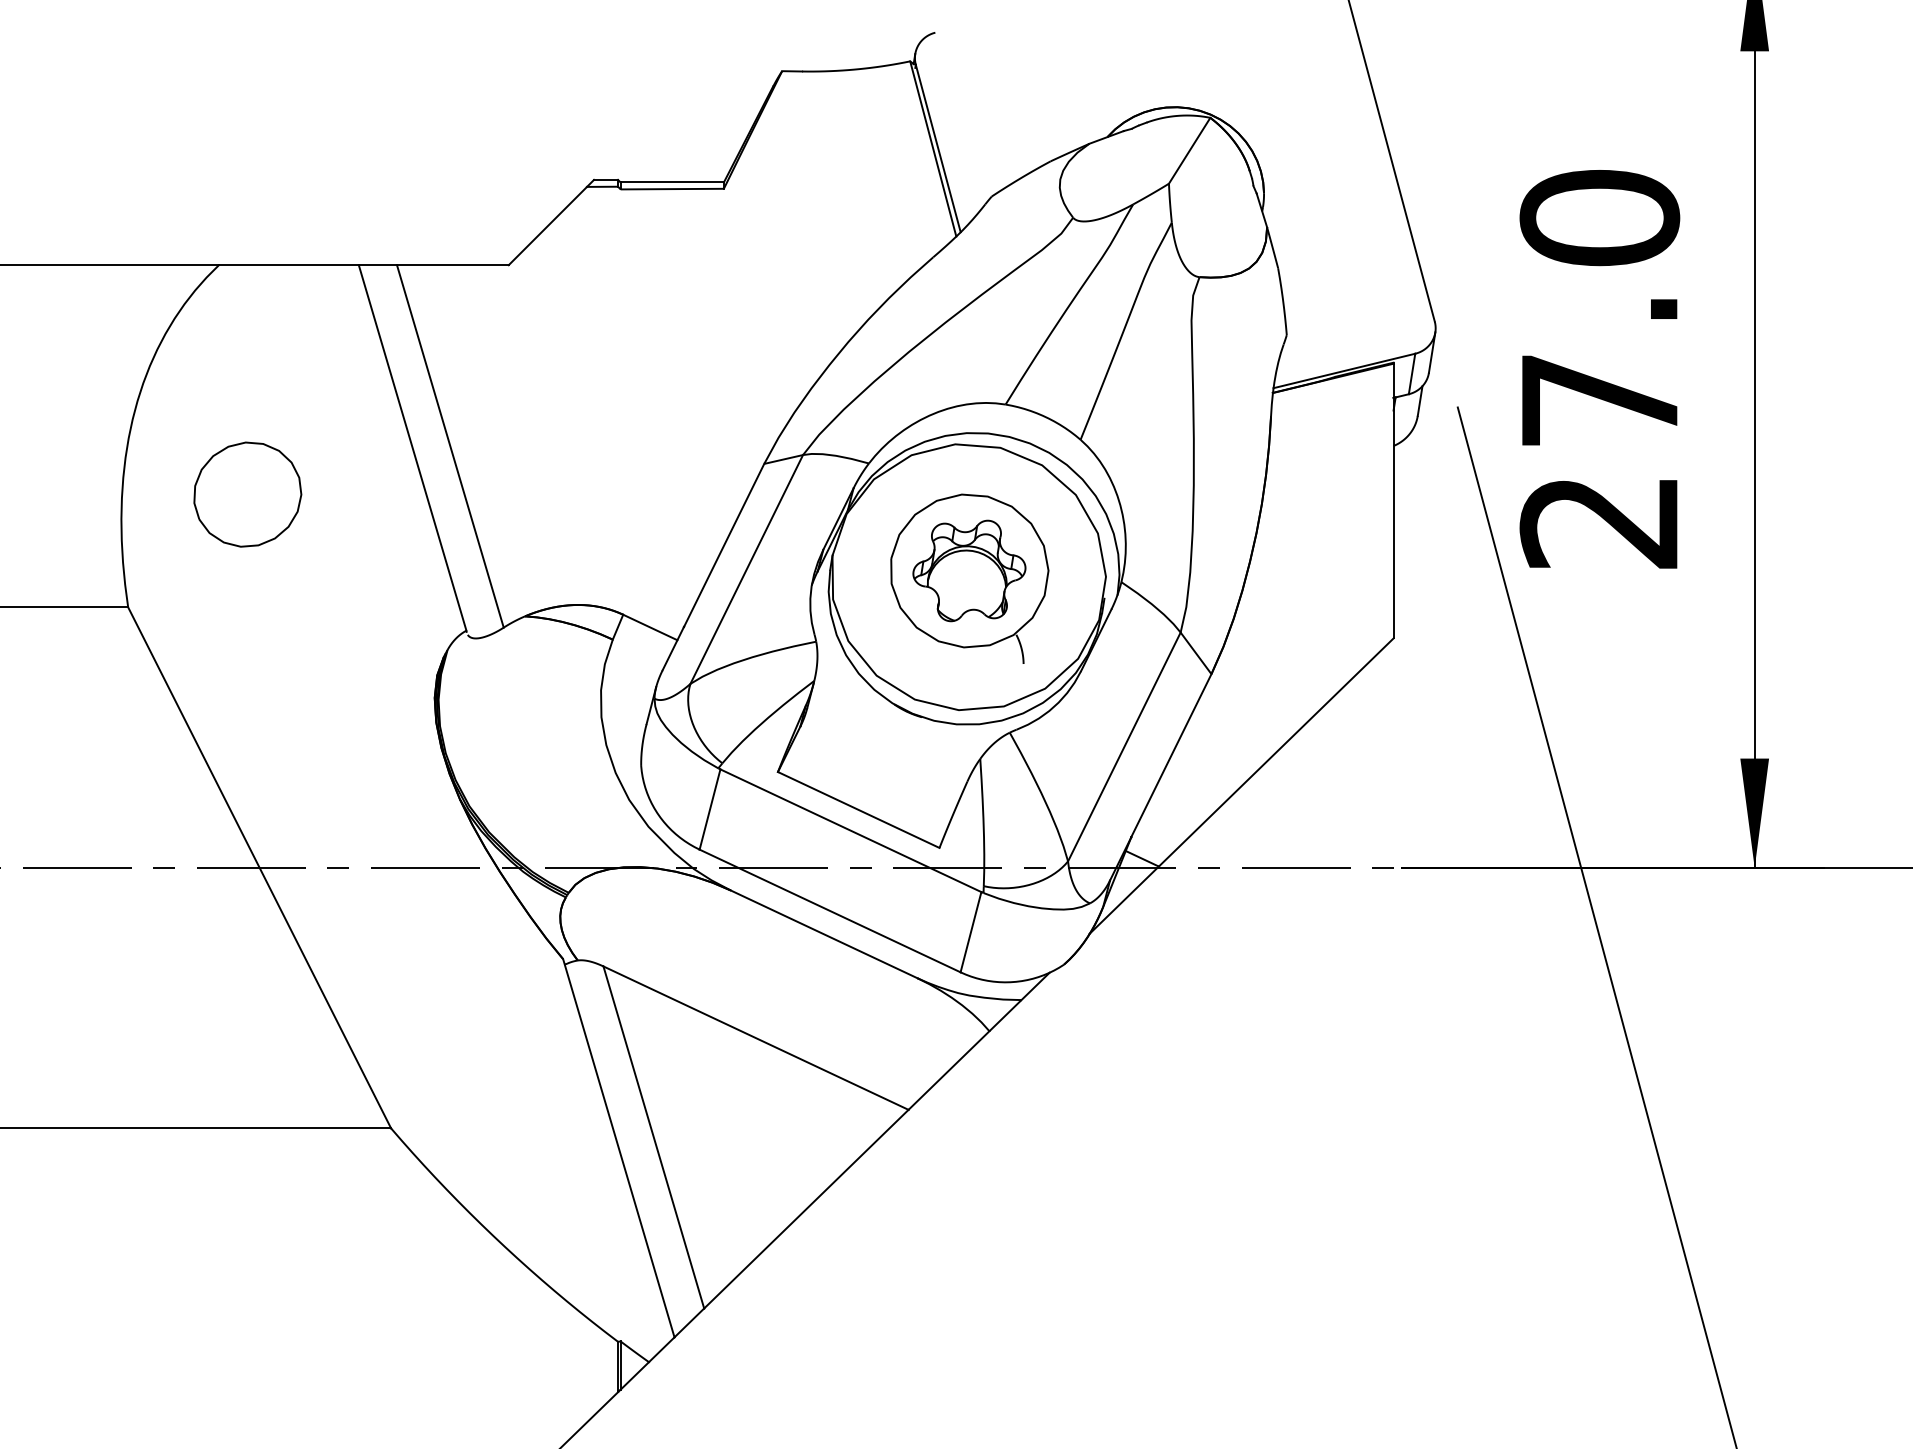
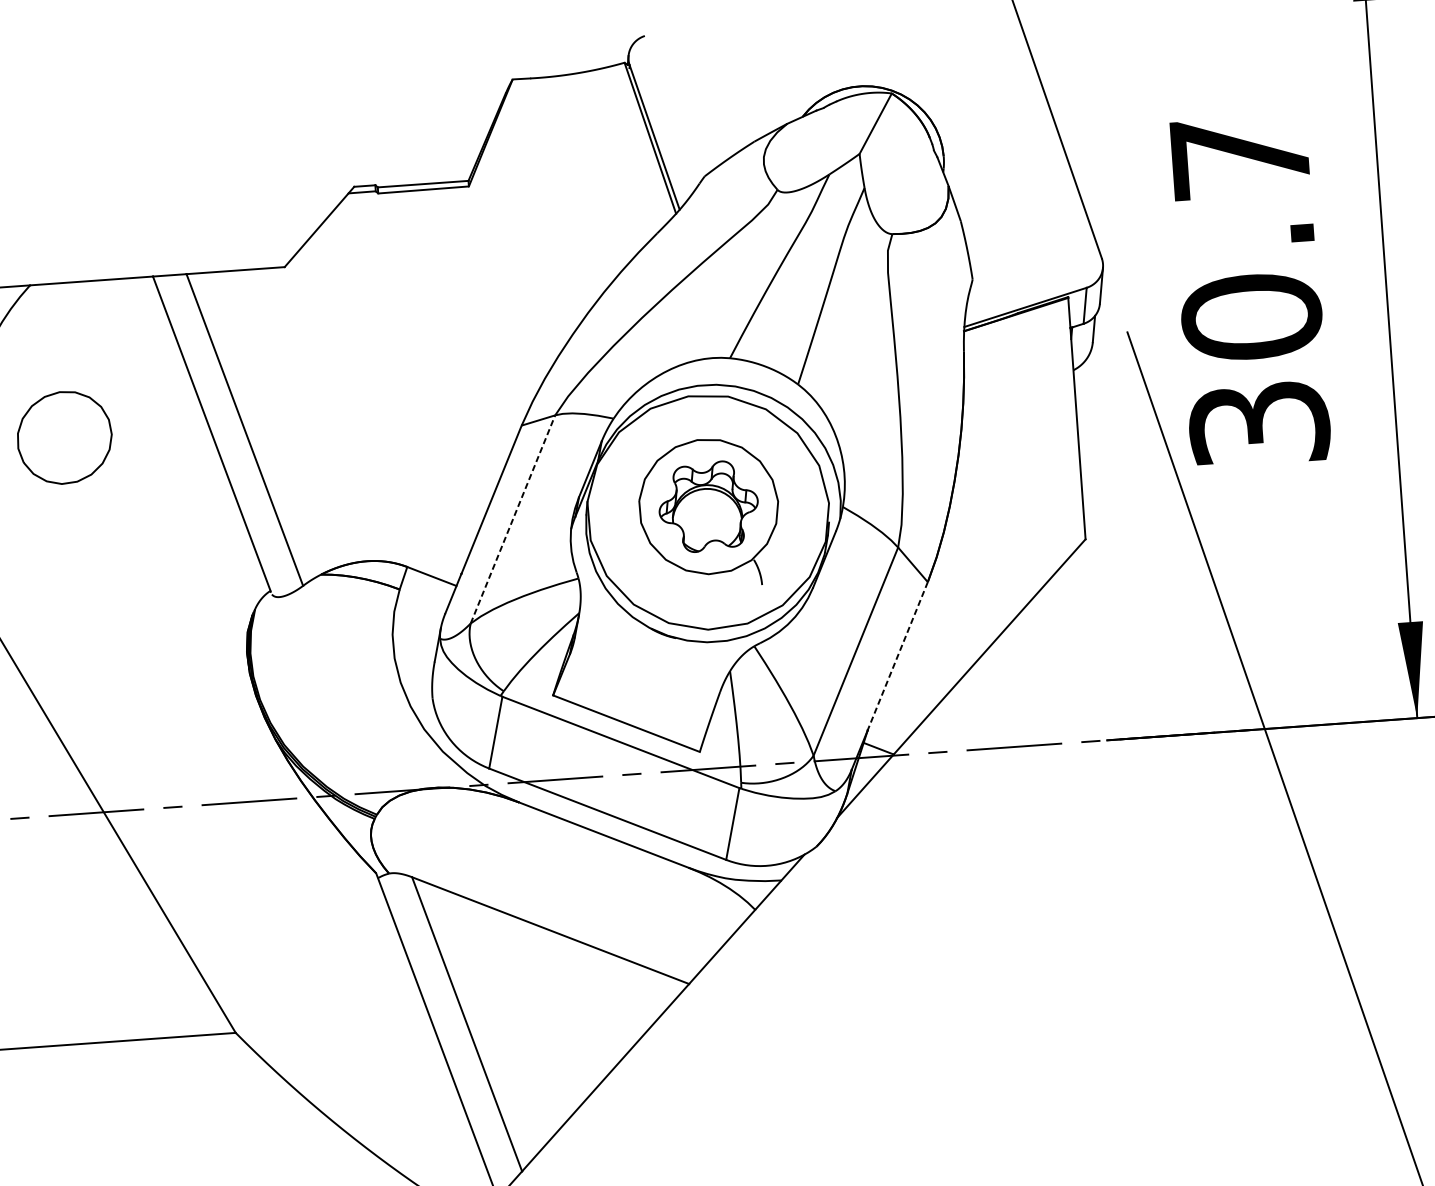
text: (1599, 369) -> (1249, 290), 27.0 -> 30.7
part: (247, 494) -> (64, 437), moved
line: (746, 569) -> (512, 519), solid -> dashed
line: (1171, 755) -> (897, 656), solid -> dashed

